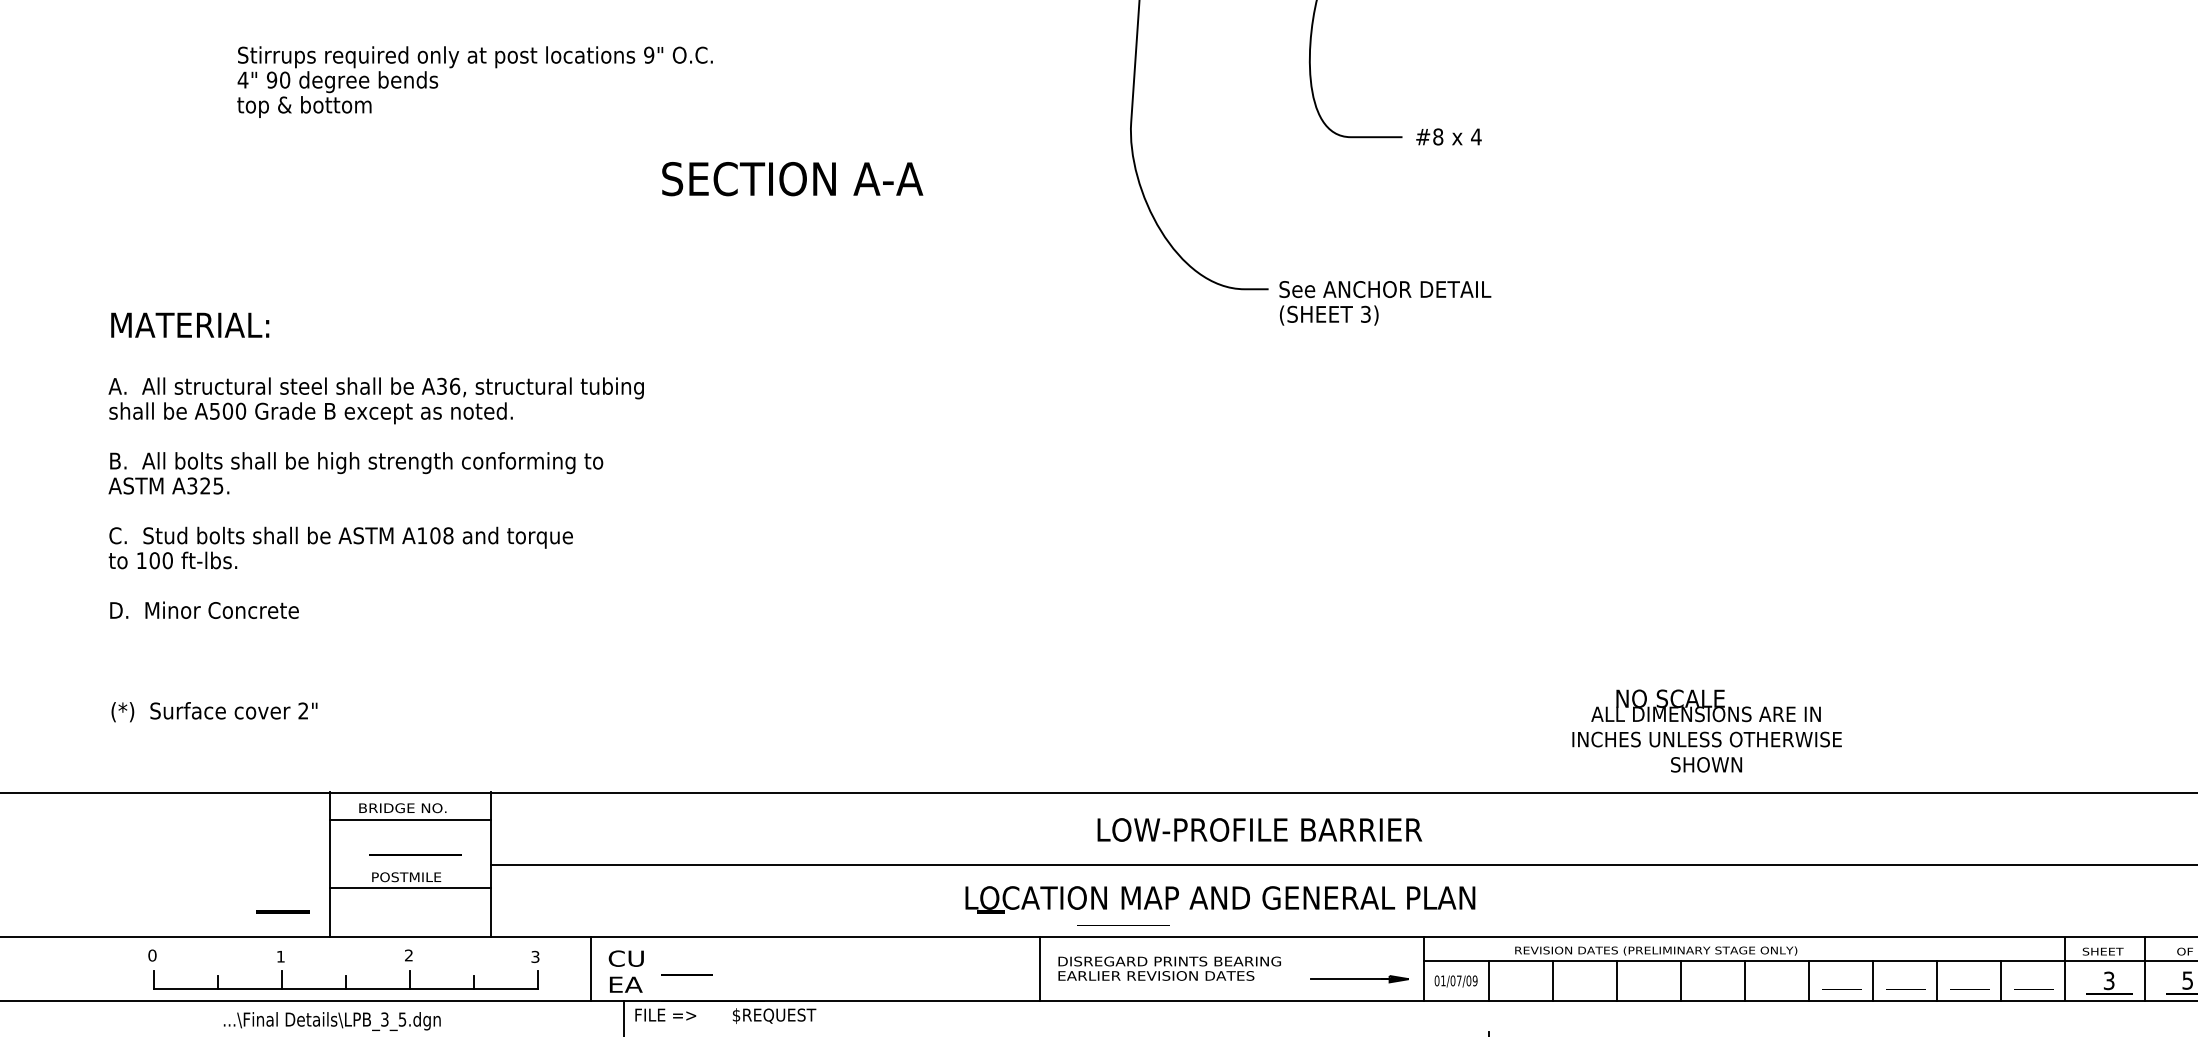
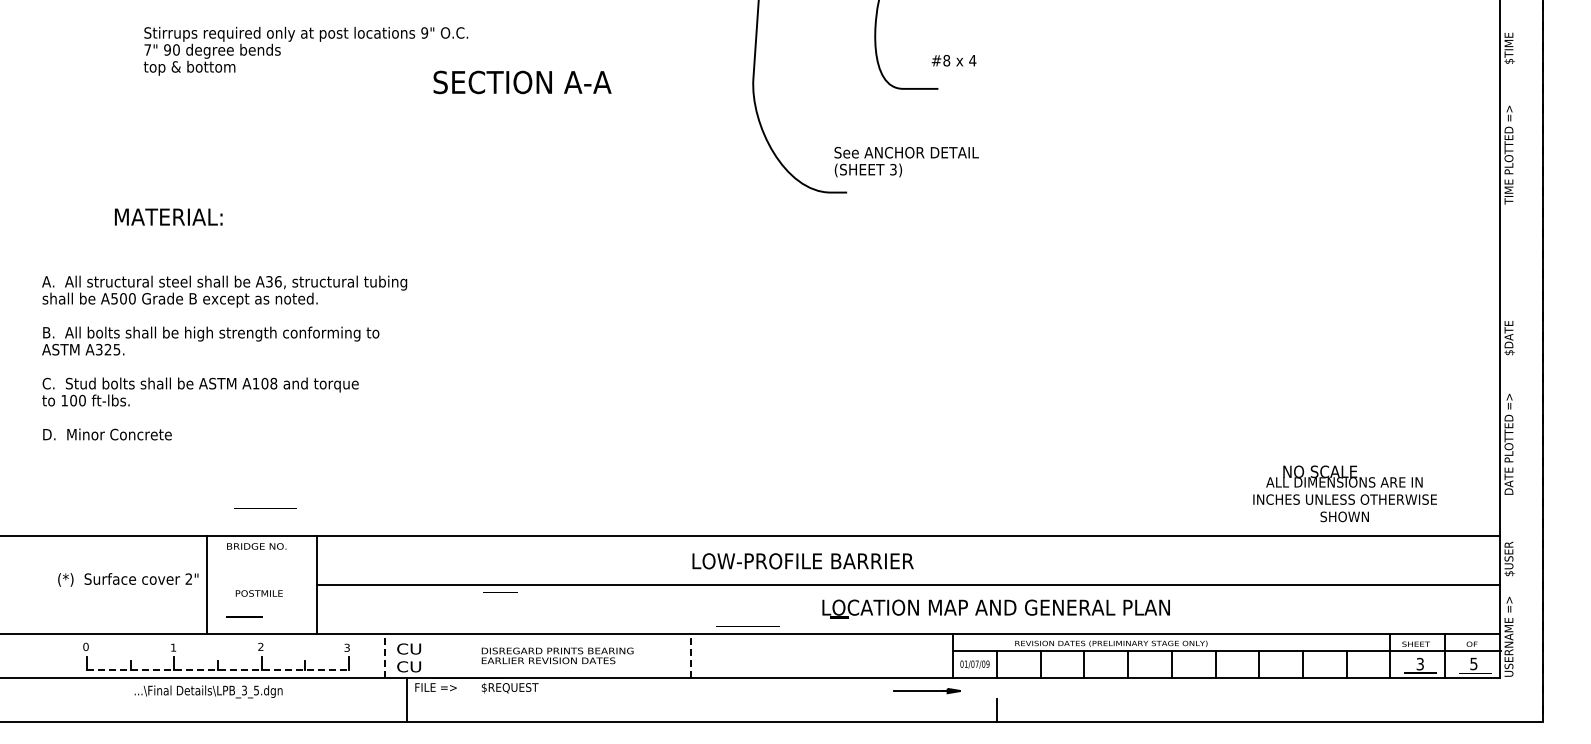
text: (242, 79) -> (147, 49), 4" -> 7"
text: (1448, 136) -> (953, 60), moved
text: (792, 179) -> (522, 82), moved
text: (1385, 303) -> (906, 162), moved
text: (189, 324) -> (168, 216), moved
text: (376, 497) -> (224, 357), moved
text: (214, 711) -> (128, 579), moved
text: (1706, 730) -> (1344, 493), moved
line: (409, 820) -> (261, 554), removed
text: (1258, 830) -> (802, 561), moved
text: (415, 855) -> (265, 508), moved
line: (409, 888) -> (261, 601), removed
text: (1219, 899) -> (995, 608), moved
text: (282, 910) -> (244, 616), moved
text: (1169, 968) -> (557, 655), moved
line: (591, 969) -> (385, 656), solid -> dashed
line: (1040, 969) -> (691, 656), solid -> dashed
text: (686, 975) -> (500, 592), moved
part: (1358, 979) -> (926, 691), moved
text: (626, 984) -> (409, 666), EA -> CU
line: (345, 988) -> (217, 669), solid -> dashed

